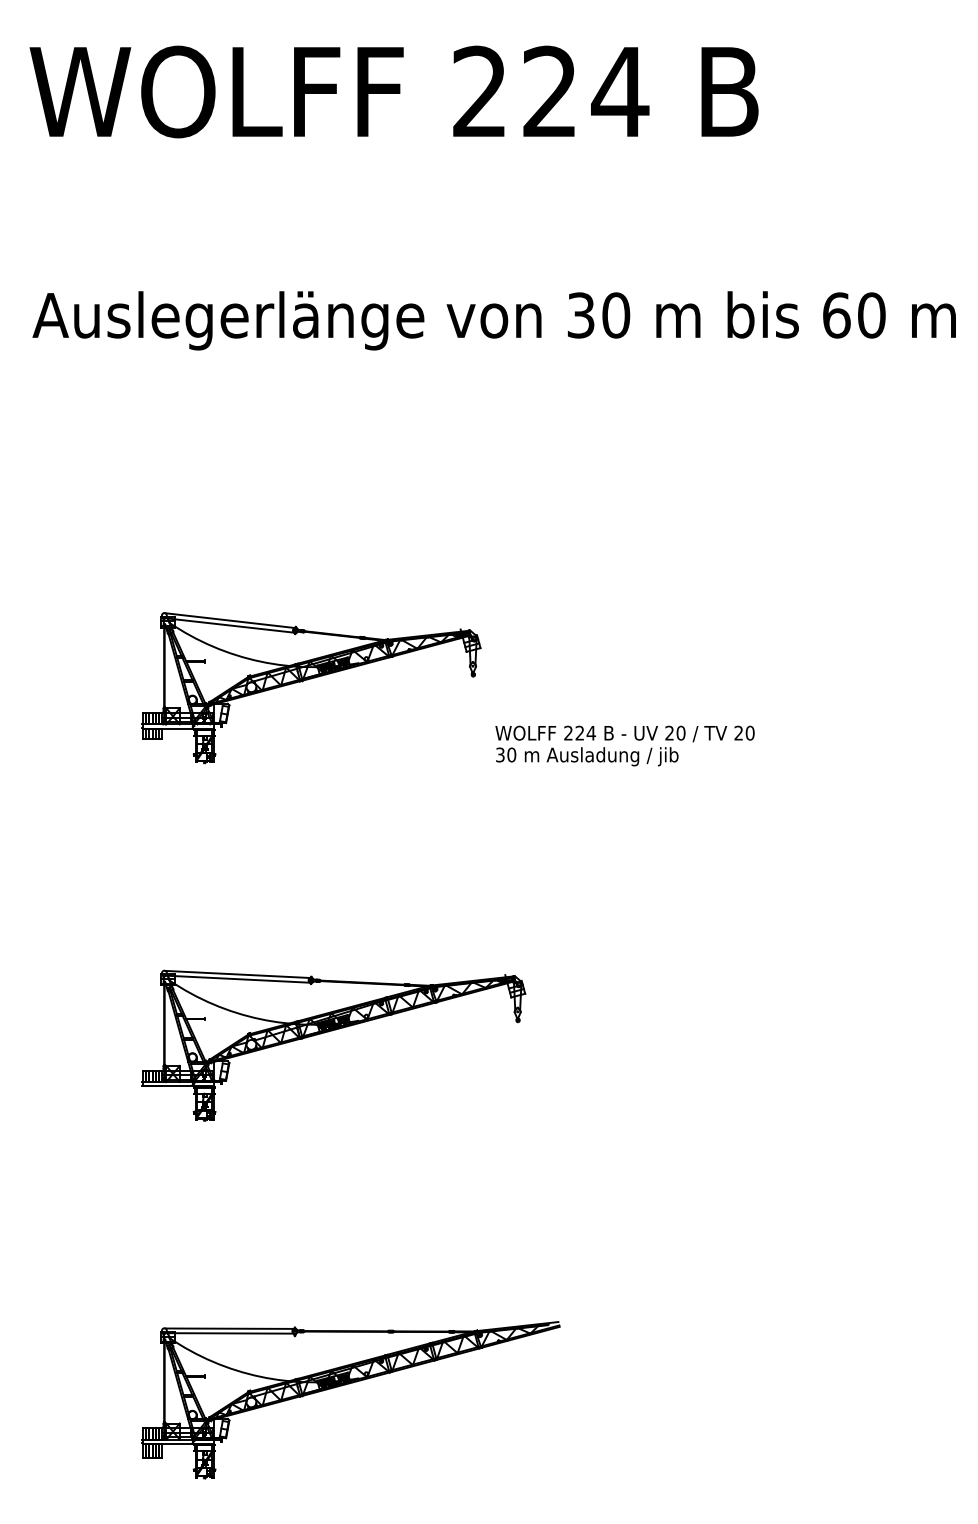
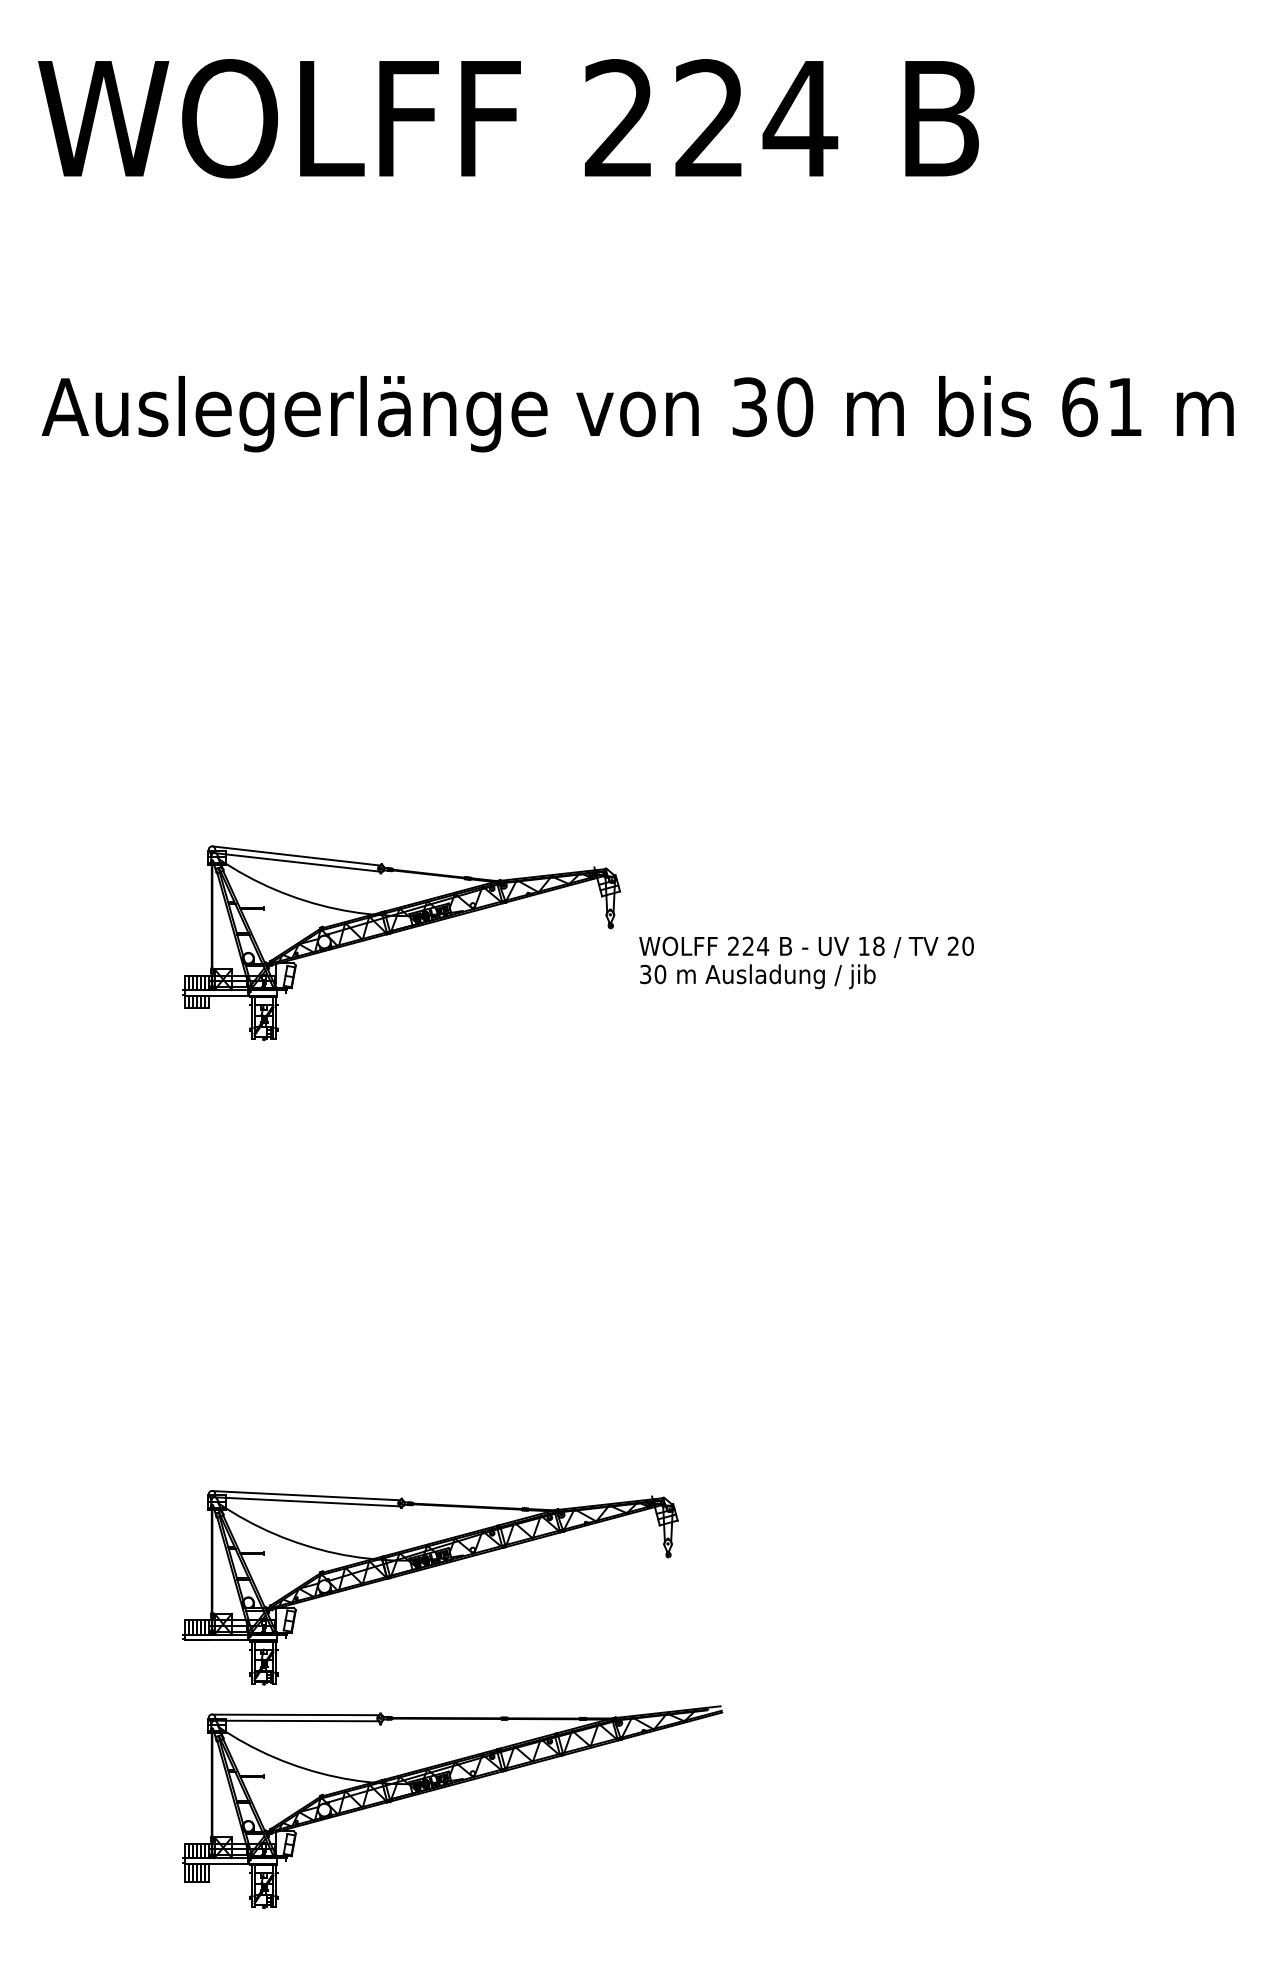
text: (872, 315) -> (1125, 407), 60 -> 61
part: (308, 679) -> (398, 932), moved
text: (675, 732) -> (871, 945), 20 -> 18
part: (328, 1032) -> (423, 1570), moved

